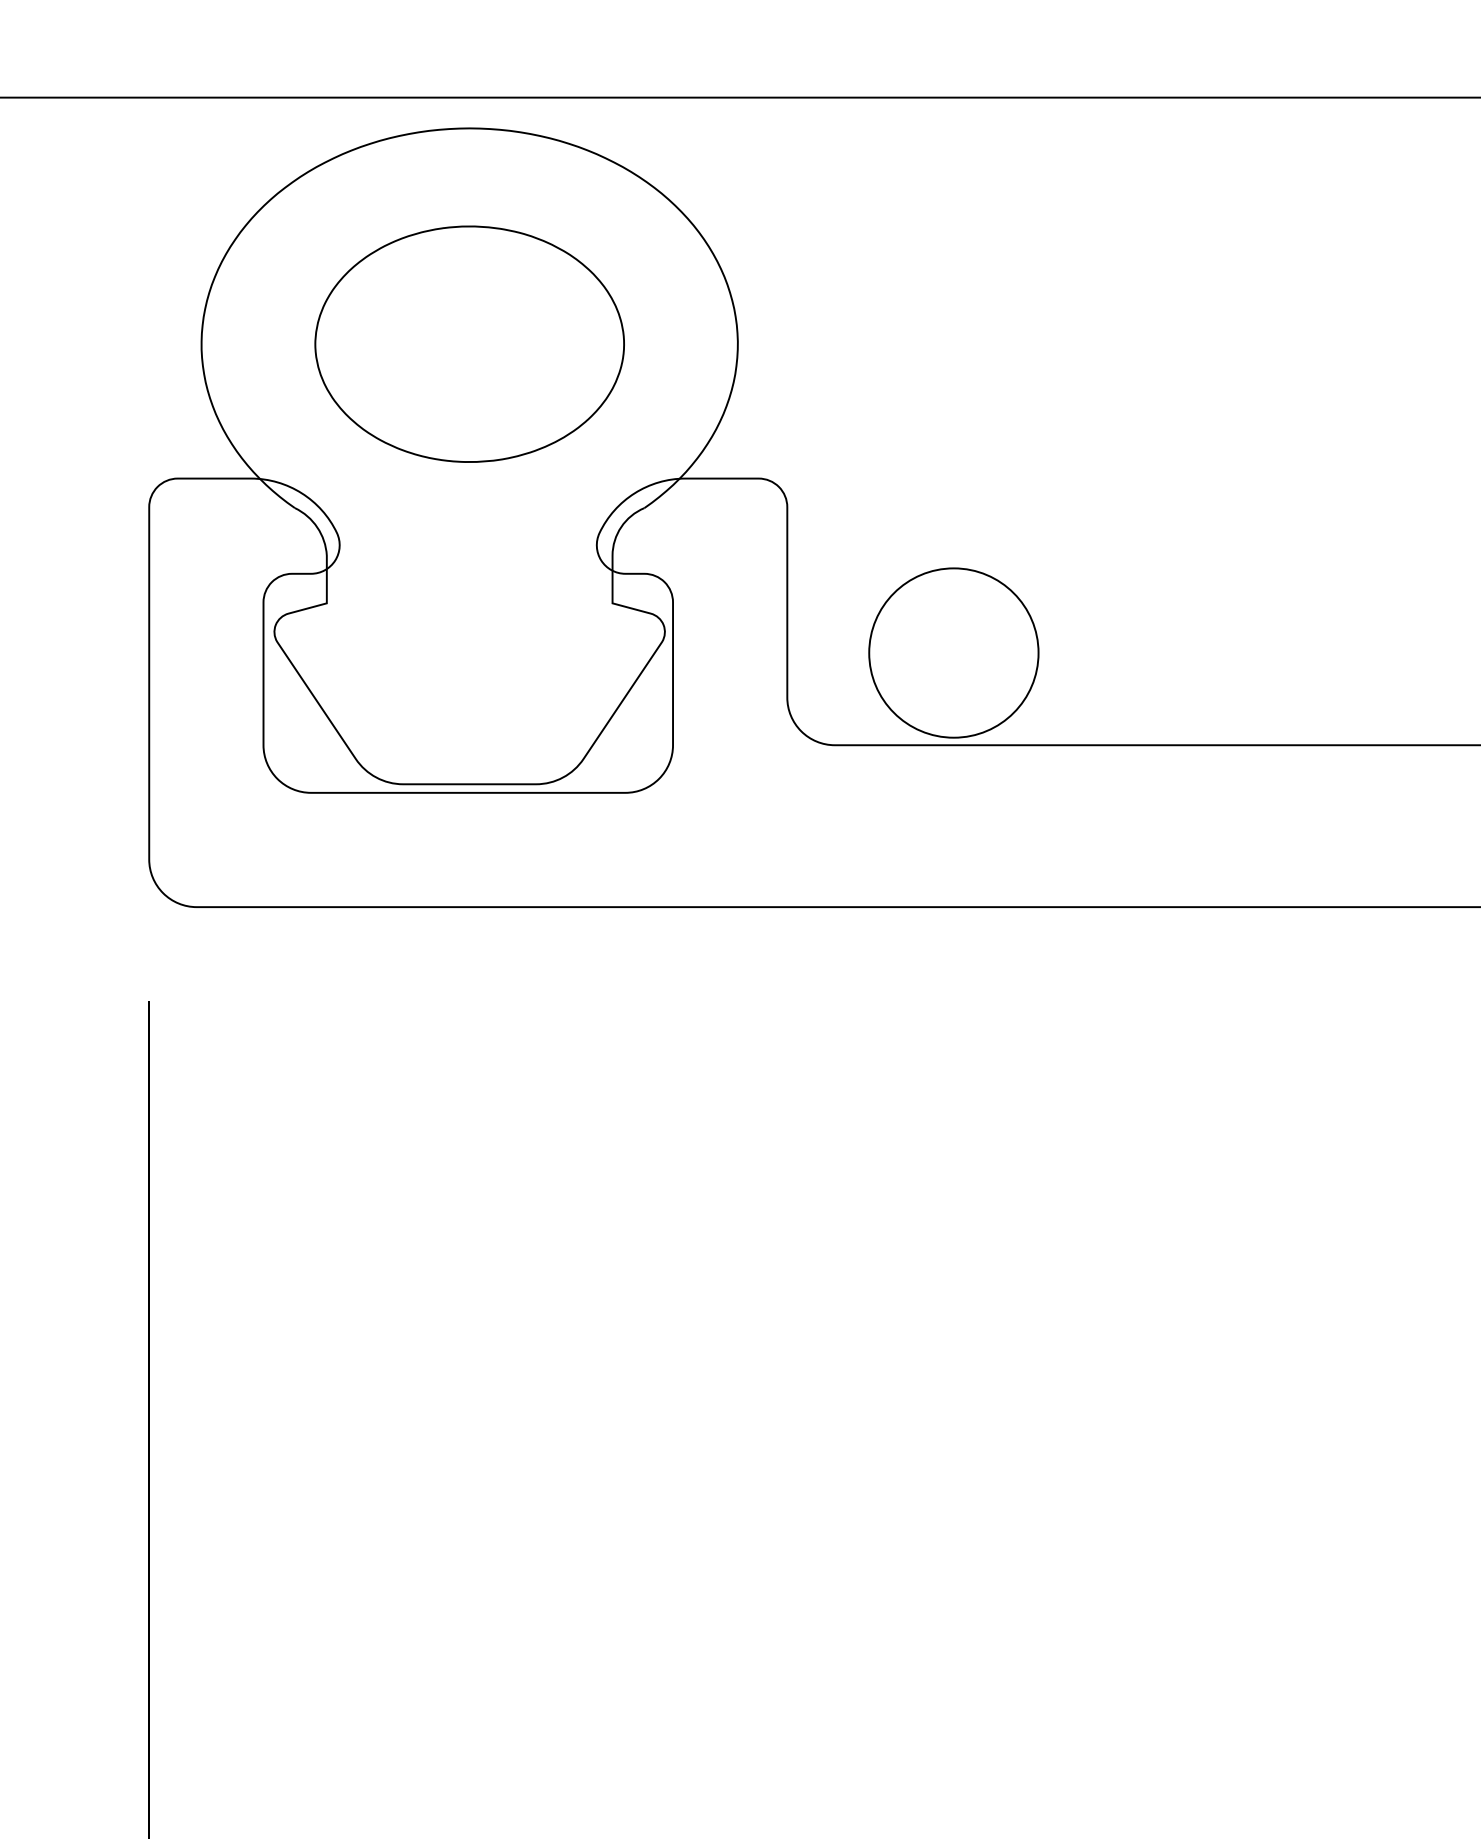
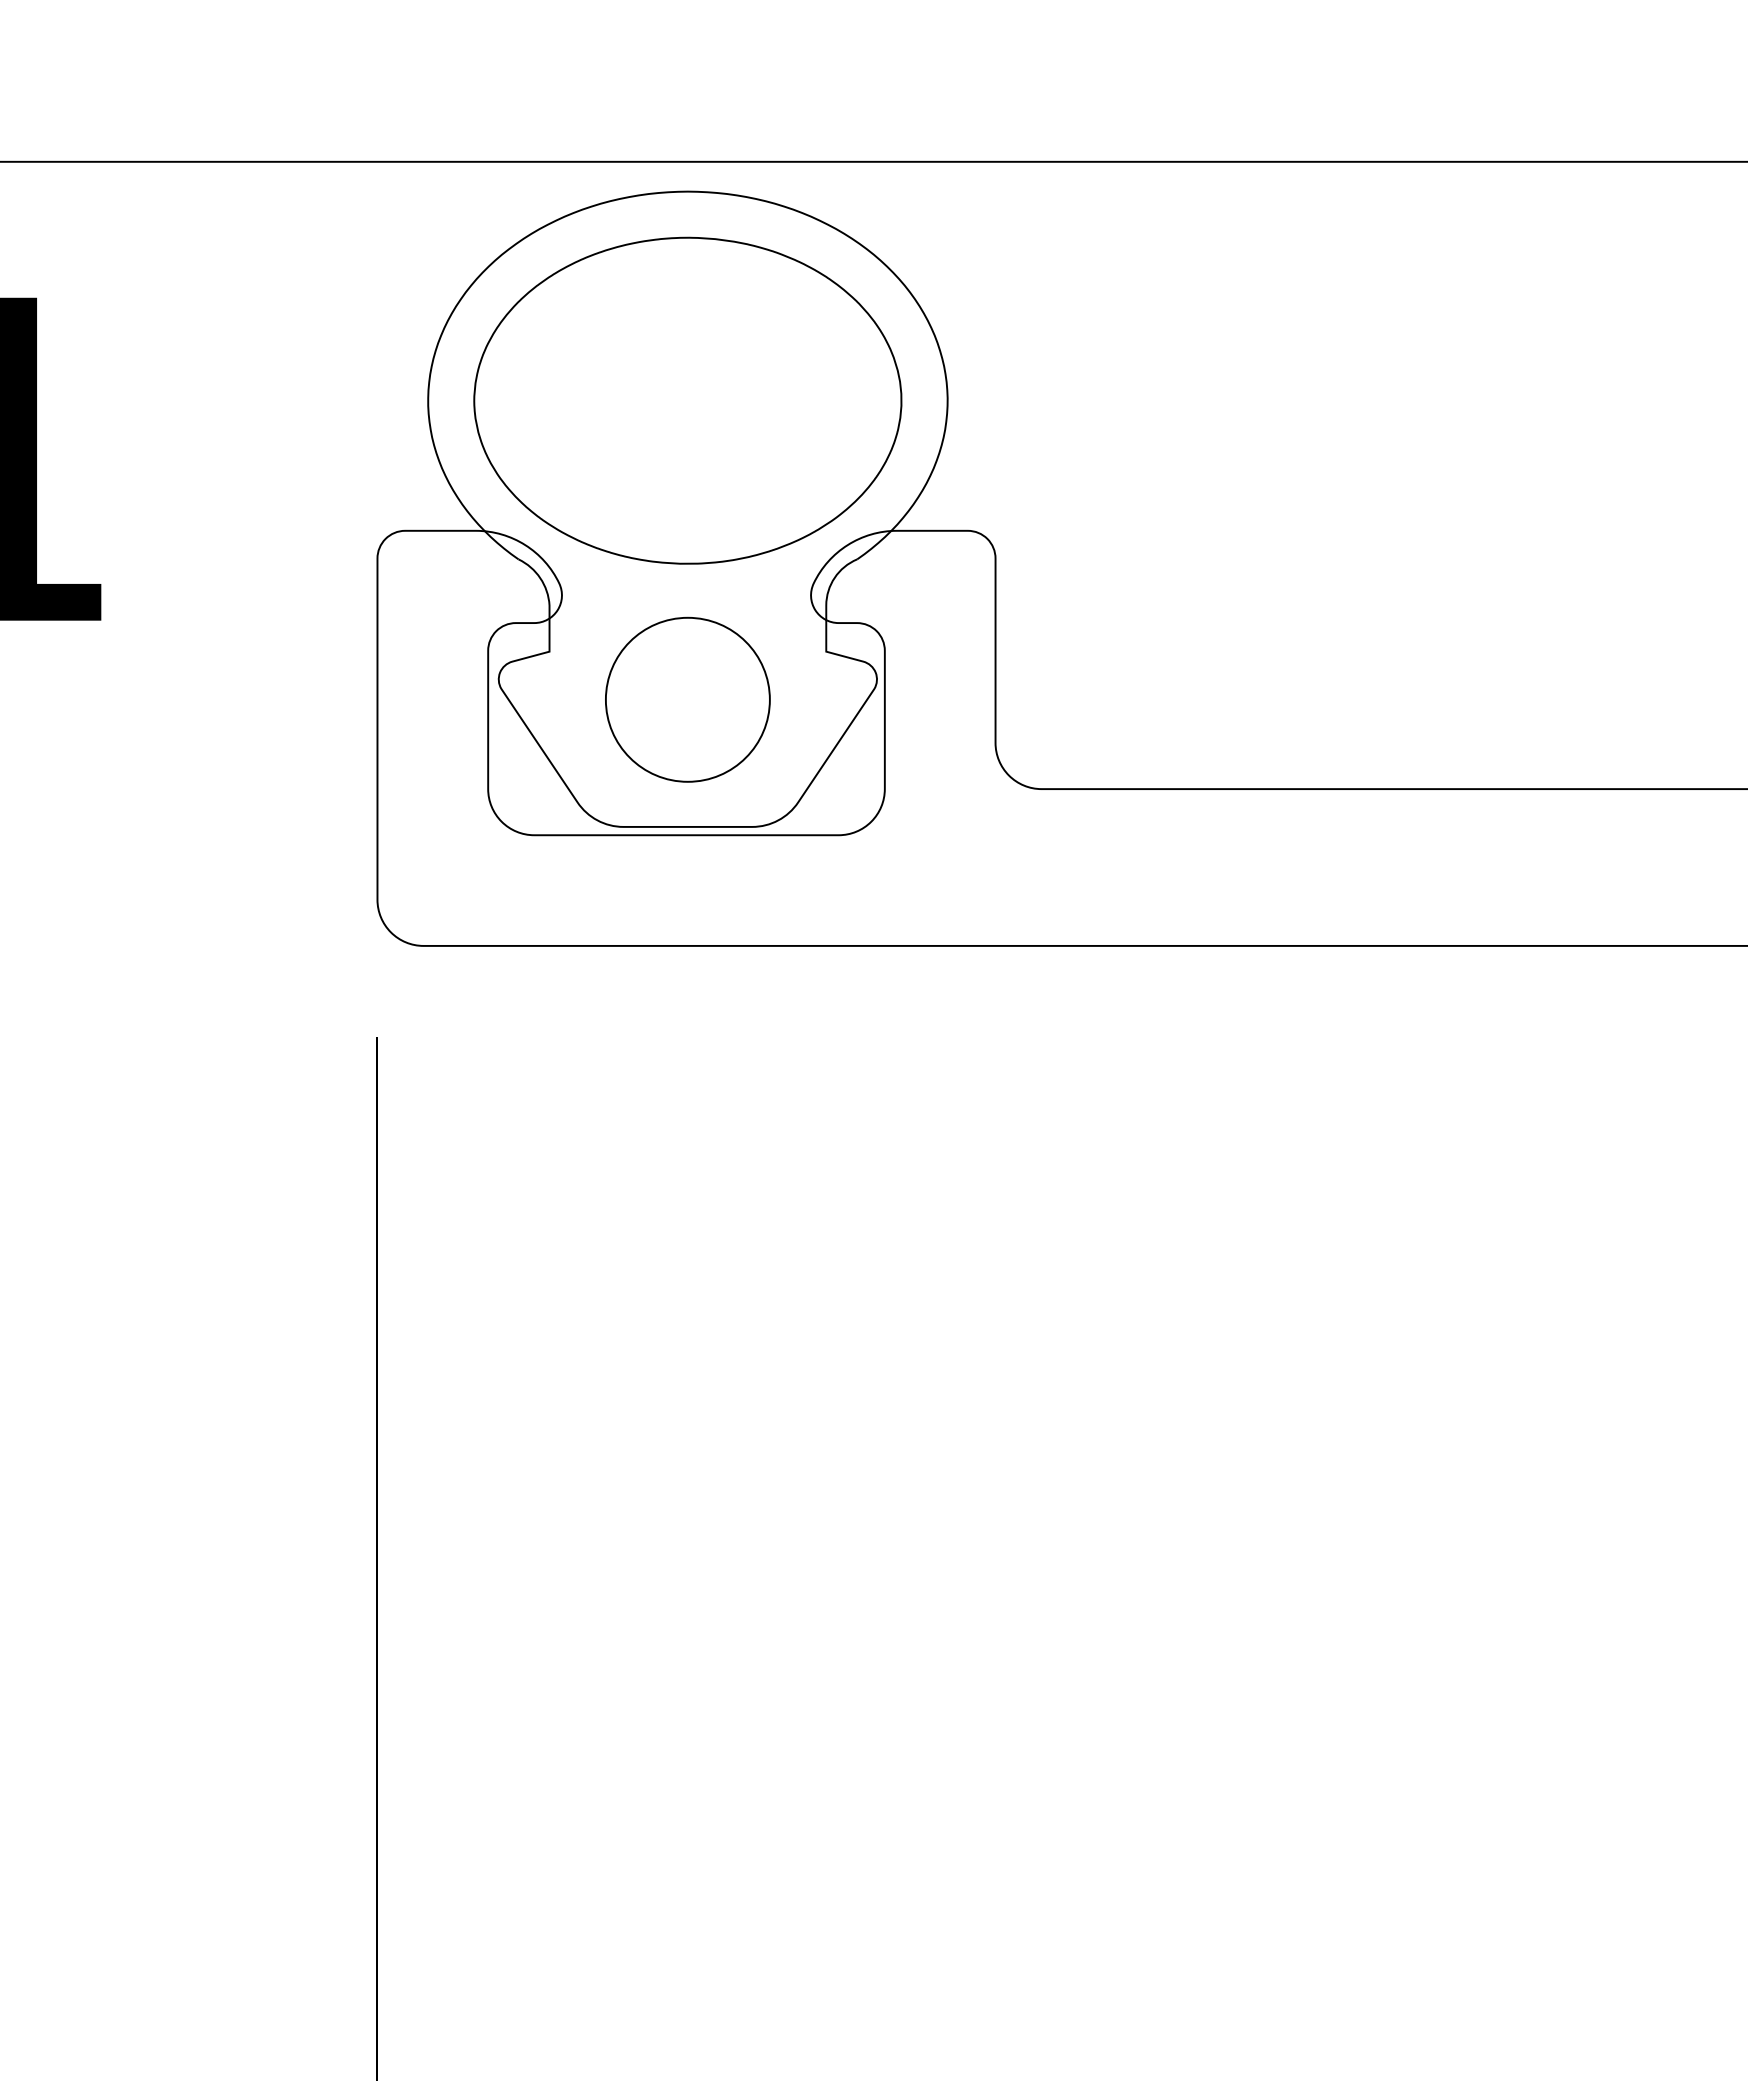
part: (469, 344) -> (687, 400), size x1.43
circle: (953, 652) -> (687, 699), moved

